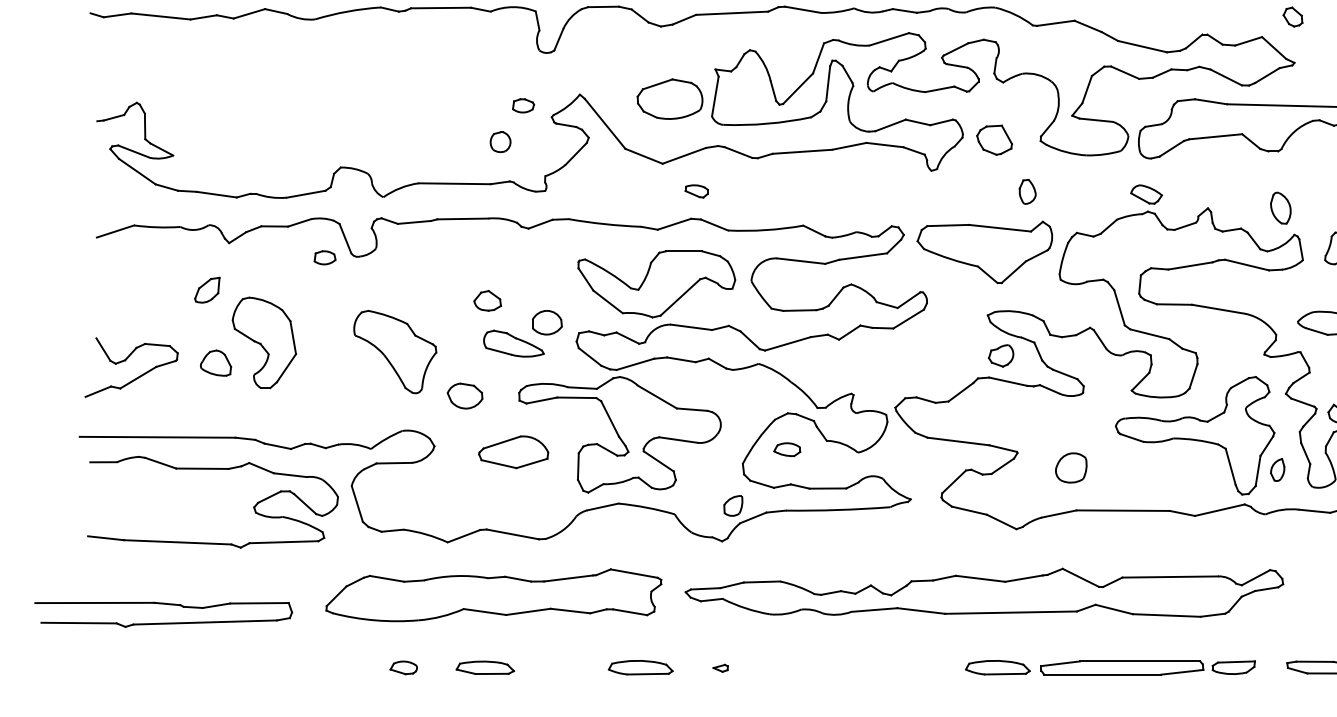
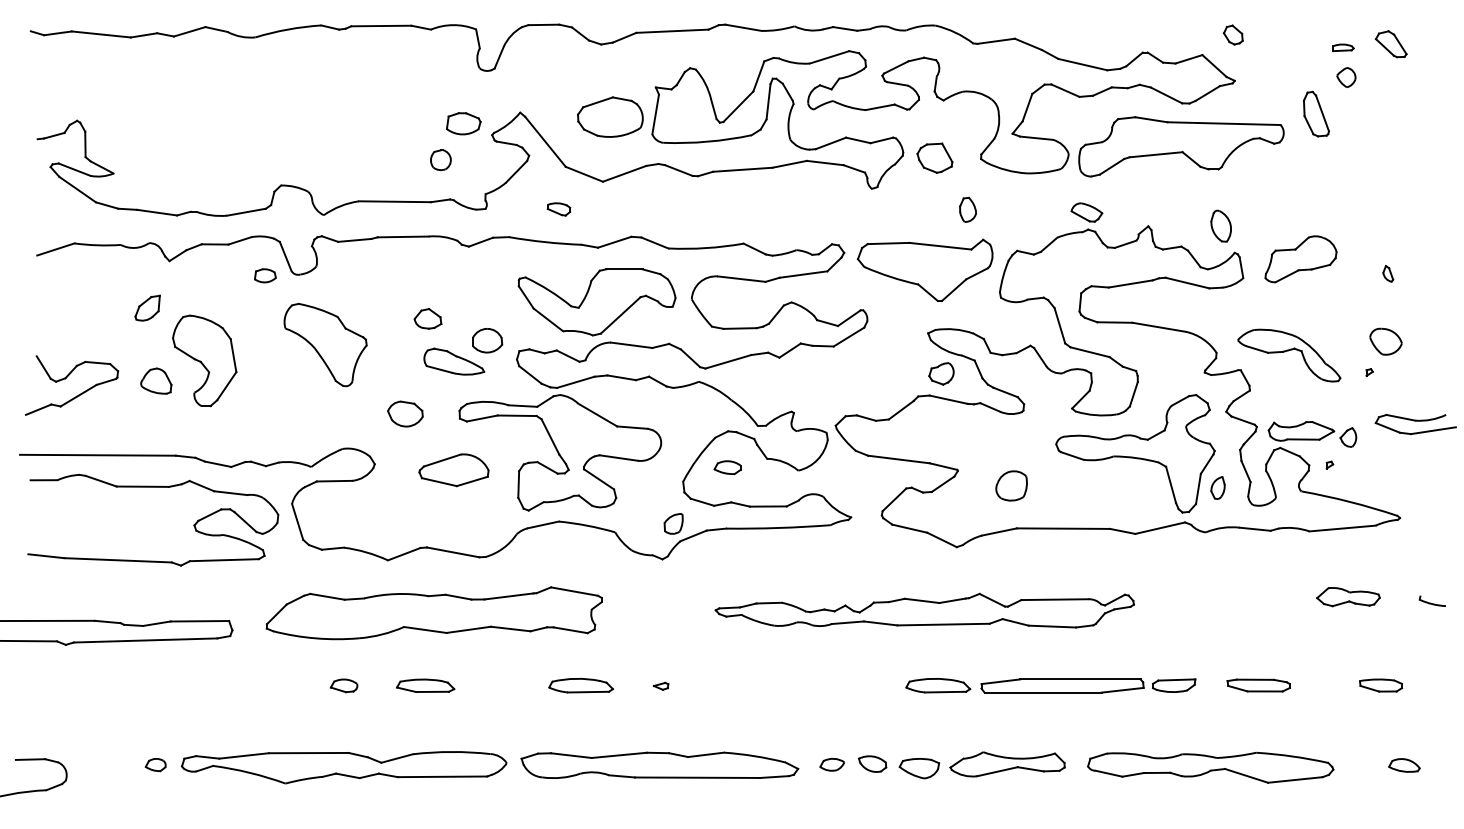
part: (523, 105) -> (463, 123), size x1.6
part: (696, 191) -> (558, 209), moved
part: (395, 352) -> (325, 345), moved
part: (984, 592) -> (924, 610), size x0.7

